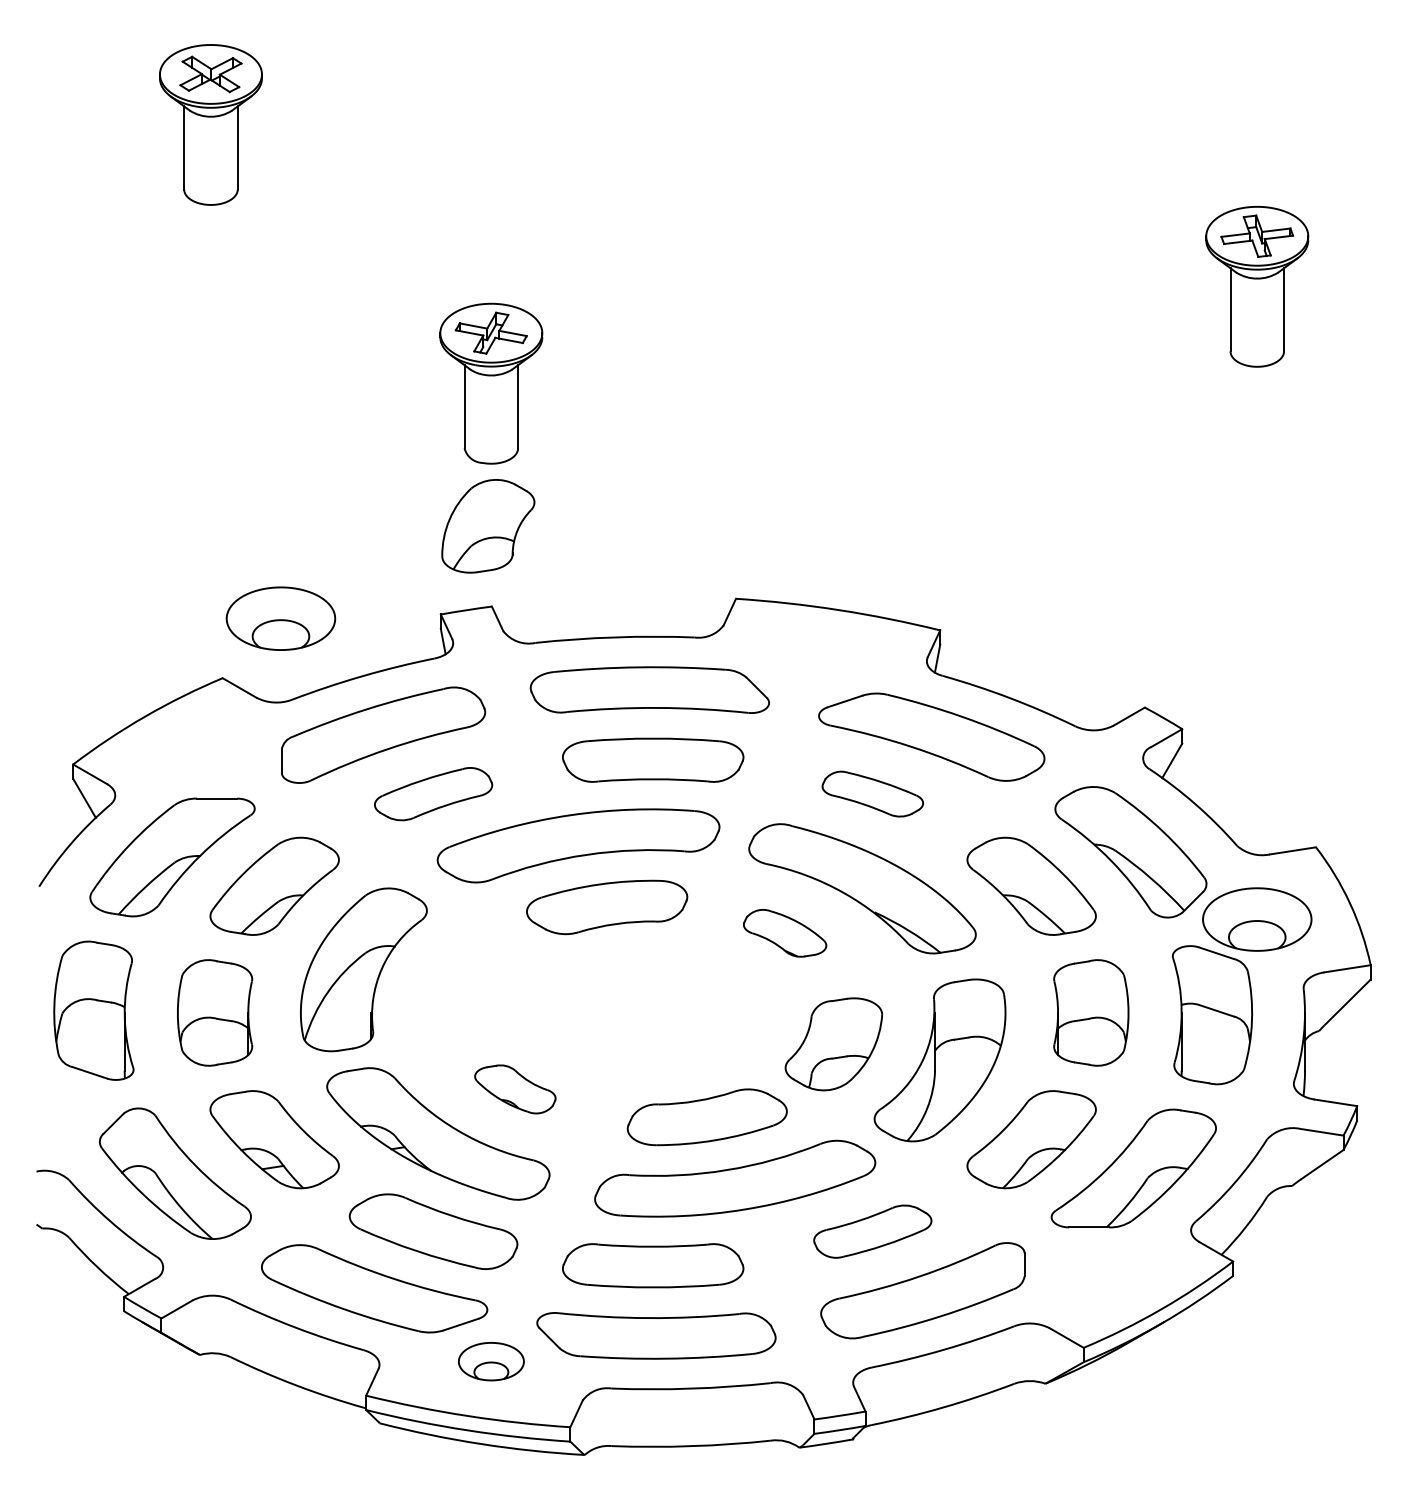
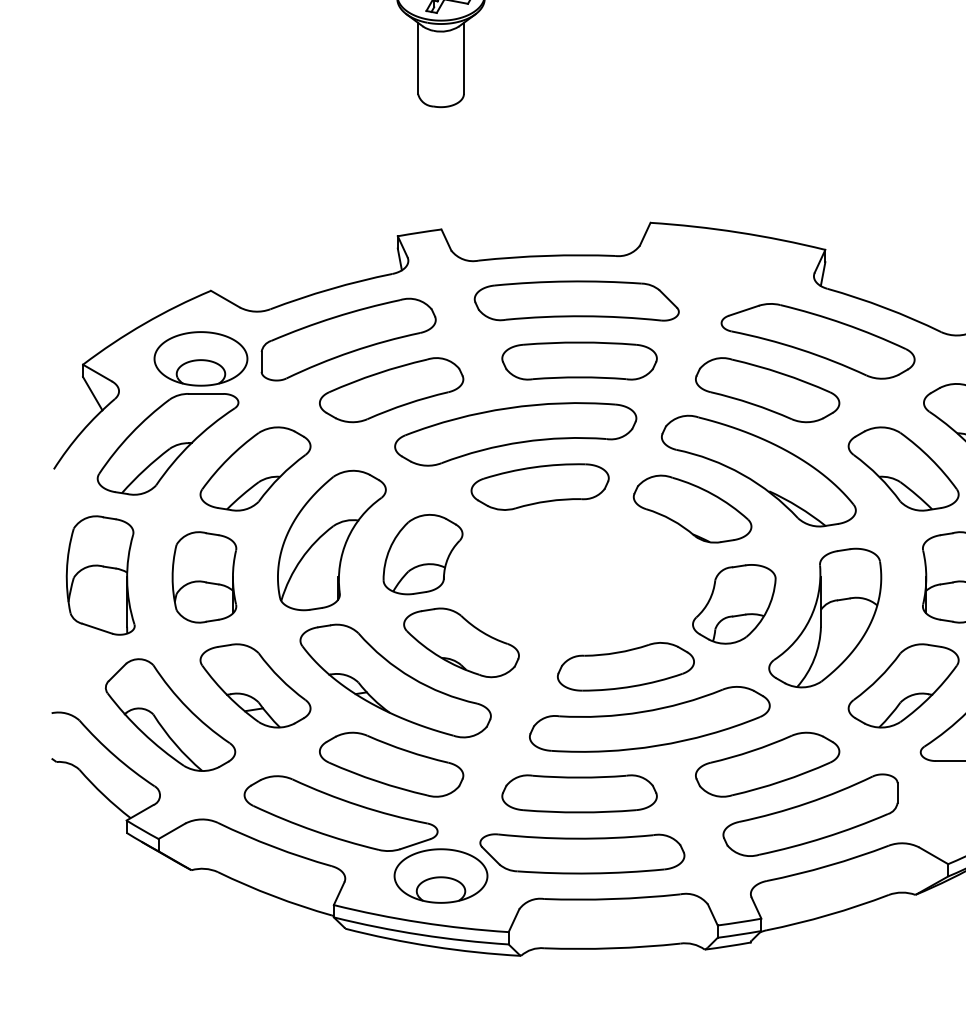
part: (488, 526) -> (423, 554), moved
part: (280, 618) -> (200, 358), moved
part: (433, 793) -> (391, 389), size x1.43
part: (872, 793) -> (767, 389), size x1.67
part: (784, 933) -> (692, 509), size x1.67
part: (515, 1089) -> (461, 642), size x1.67
part: (872, 1231) -> (767, 764), size x1.43
part: (491, 1361) -> (441, 875), size x1.67

